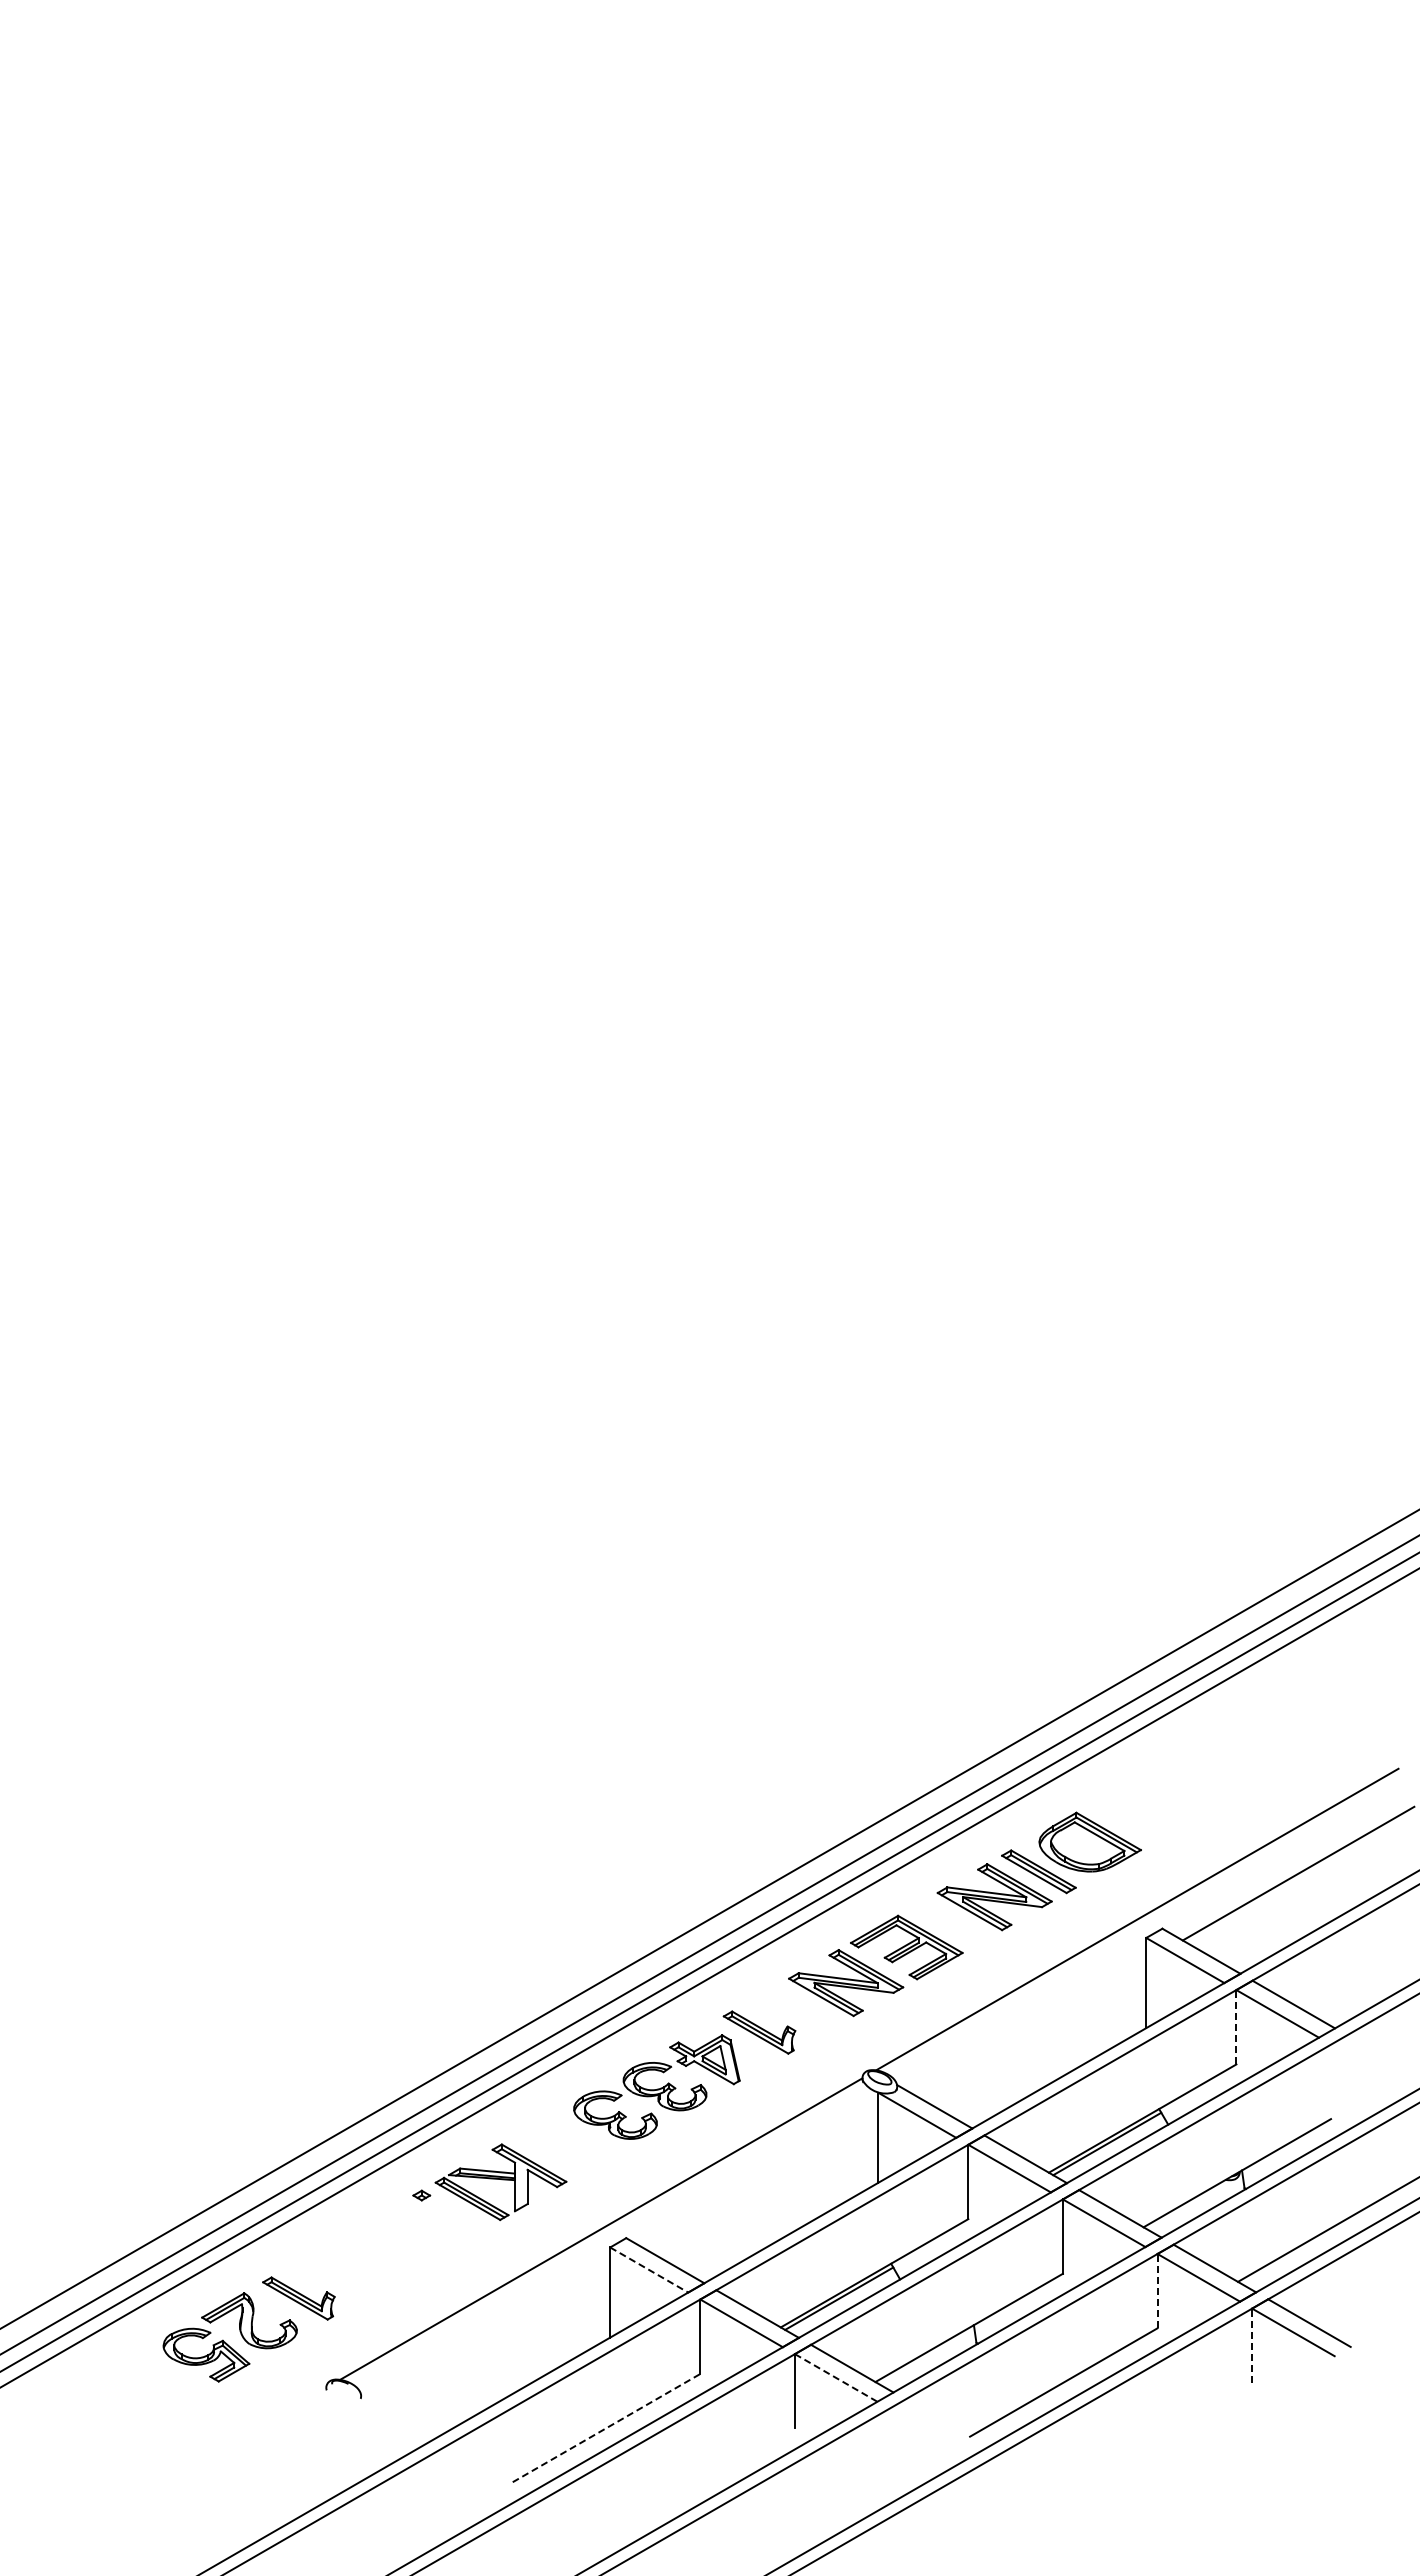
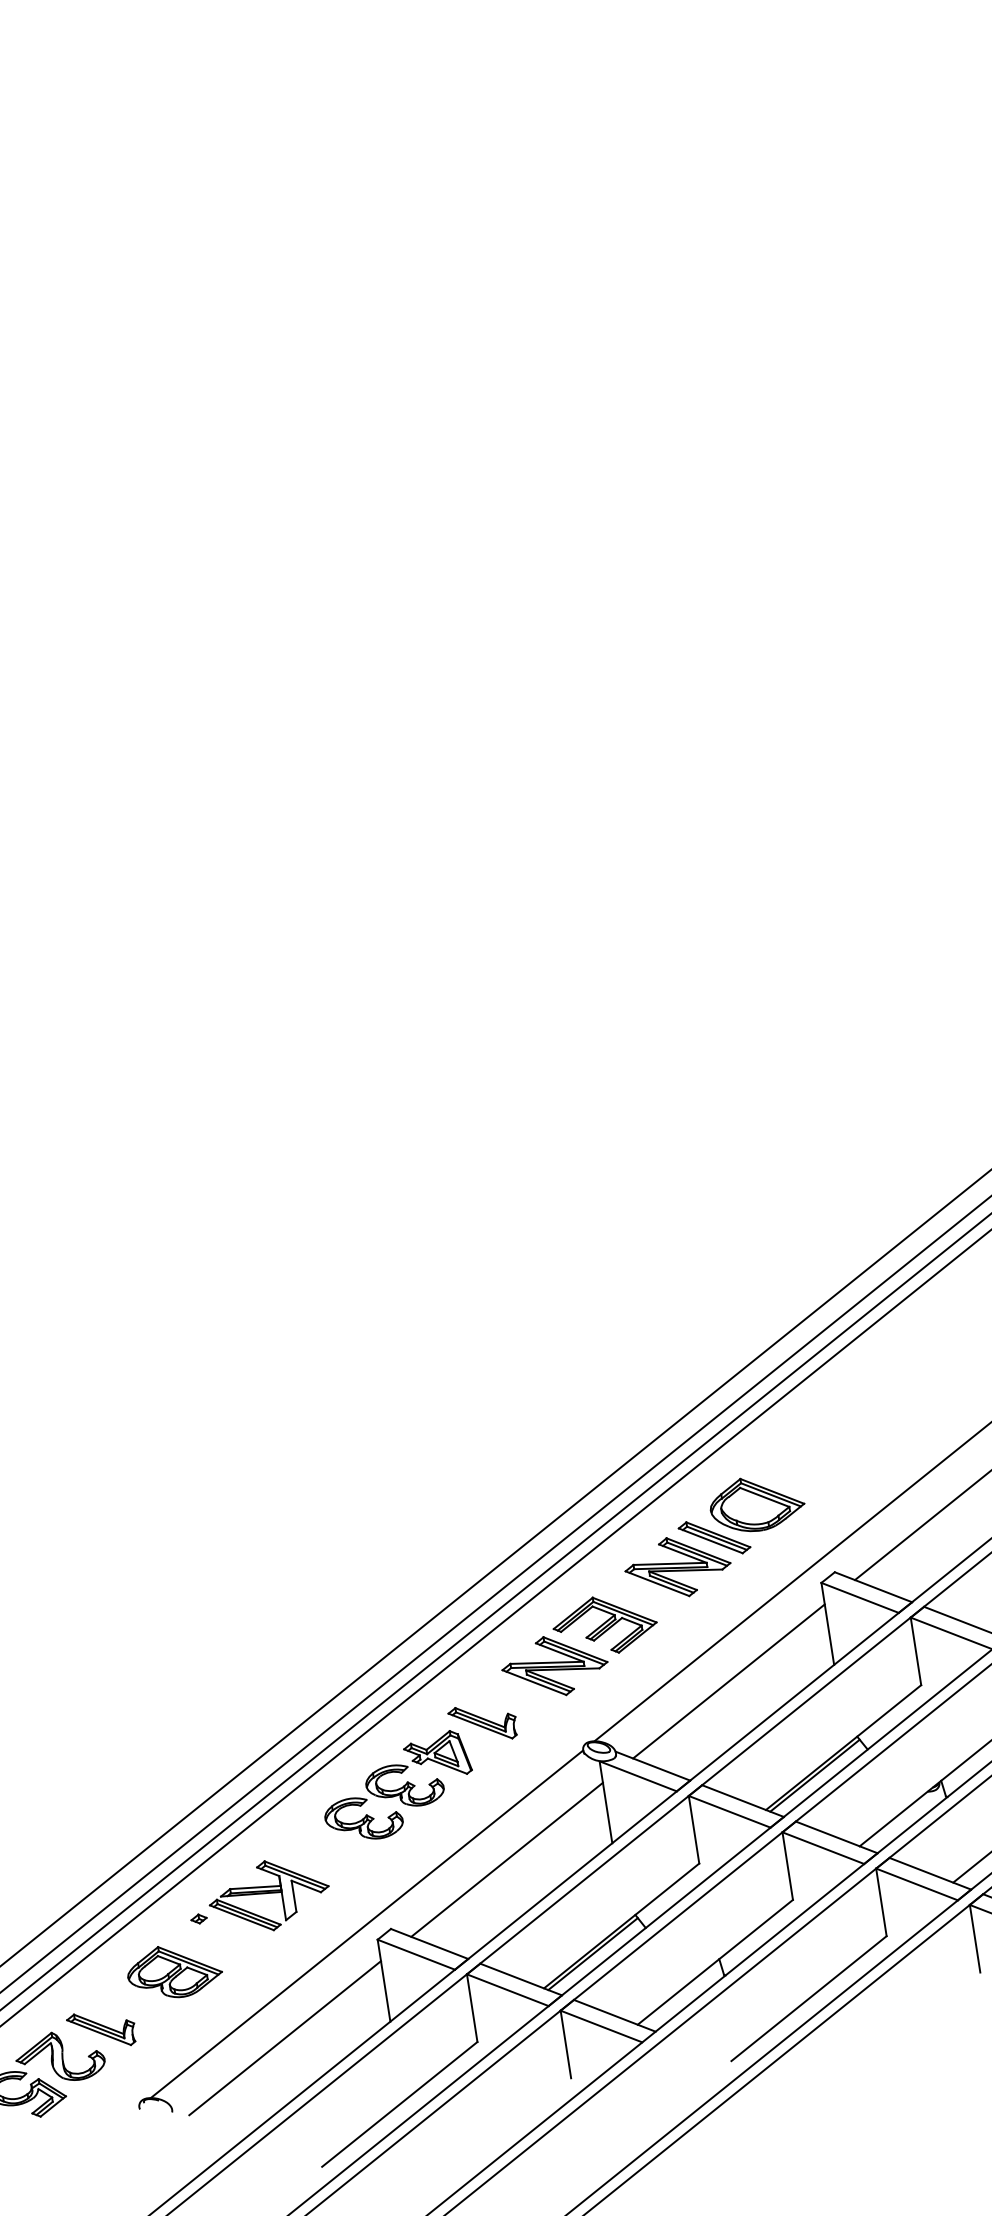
line: (1236, 2026) -> (915, 1650), dashed -> solid
line: (1030, 2028) -> (728, 1681), added
line: (762, 2182) -> (506, 1859), added
part: (386, 2247) -> (174, 1971), added
line: (649, 2270) -> (416, 1955), dashed -> solid
line: (1157, 2290) -> (881, 1901), dashed -> solid
line: (494, 2337) -> (285, 2037), added
line: (1252, 2345) -> (975, 1938), dashed -> solid
line: (836, 2377) -> (601, 2026), dashed -> solid
line: (606, 2427) -> (399, 2103), dashed -> solid

